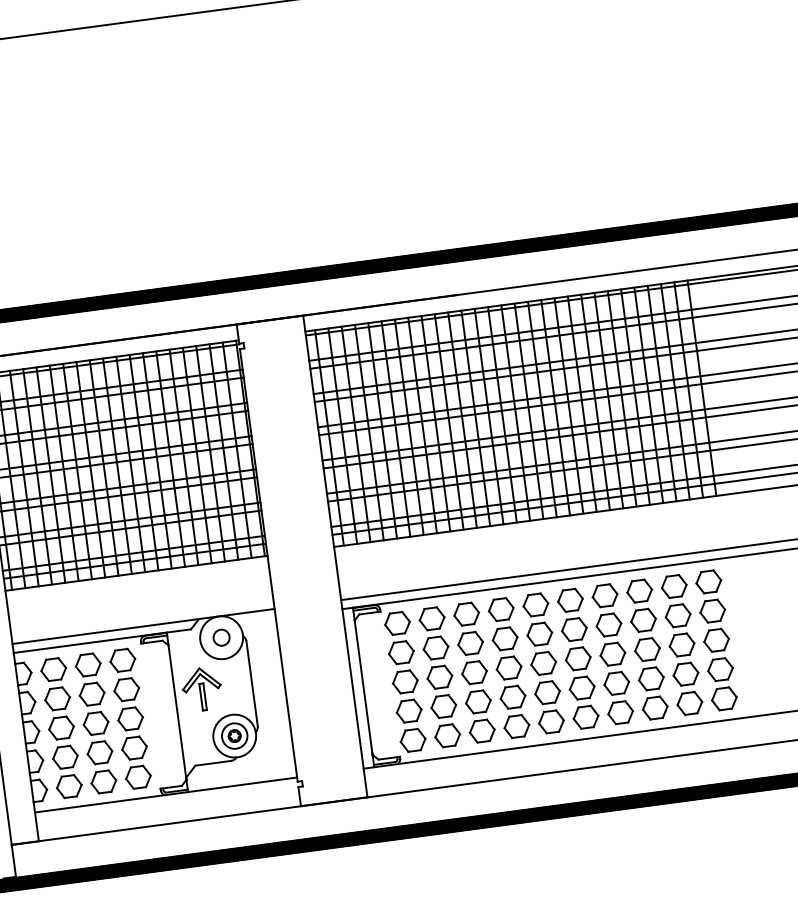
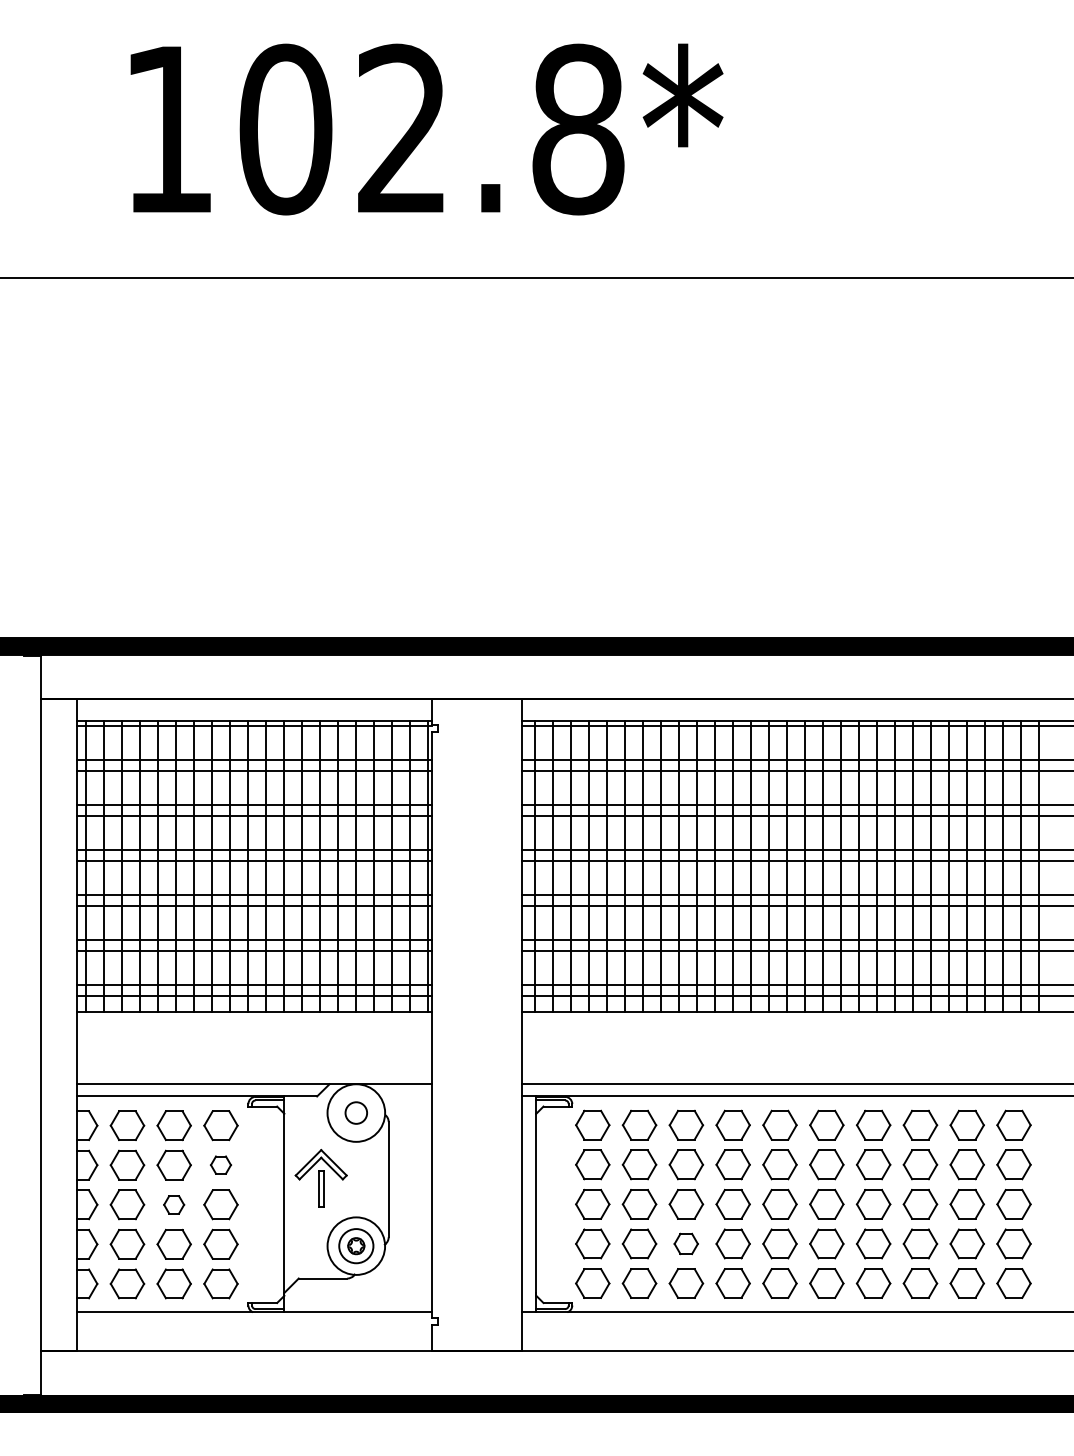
part: (126, 689) -> (220, 1164), size x0.6
part: (477, 701) -> (685, 1243), size x0.7
part: (95, 723) -> (173, 1204), size x0.6

